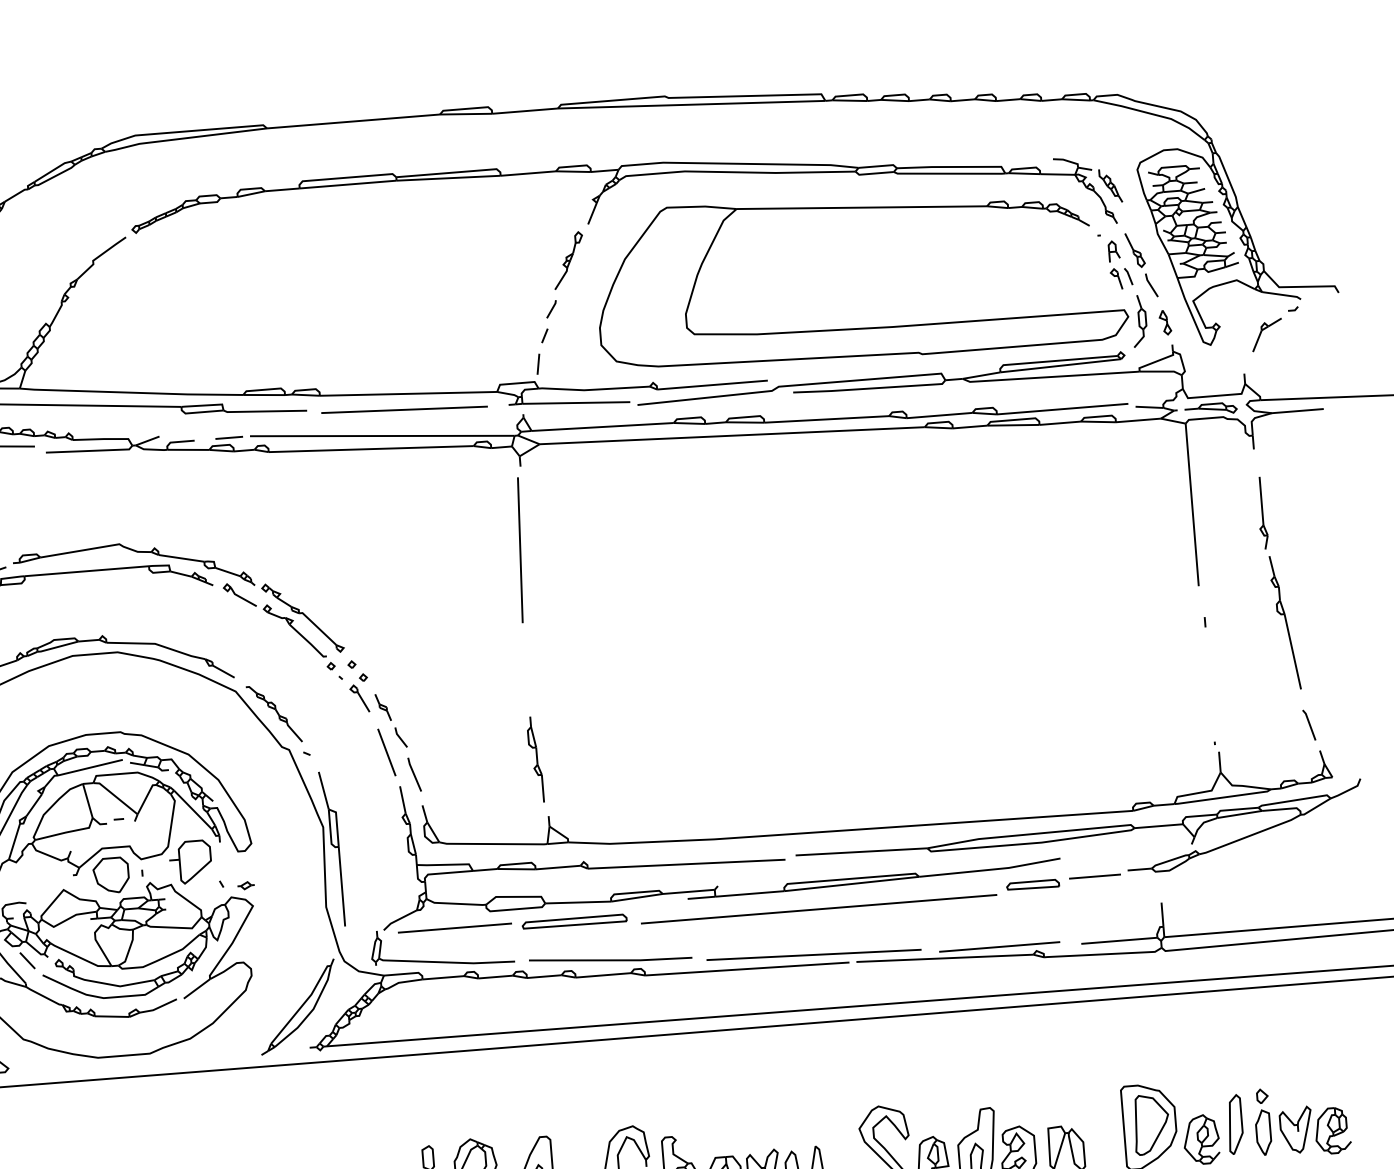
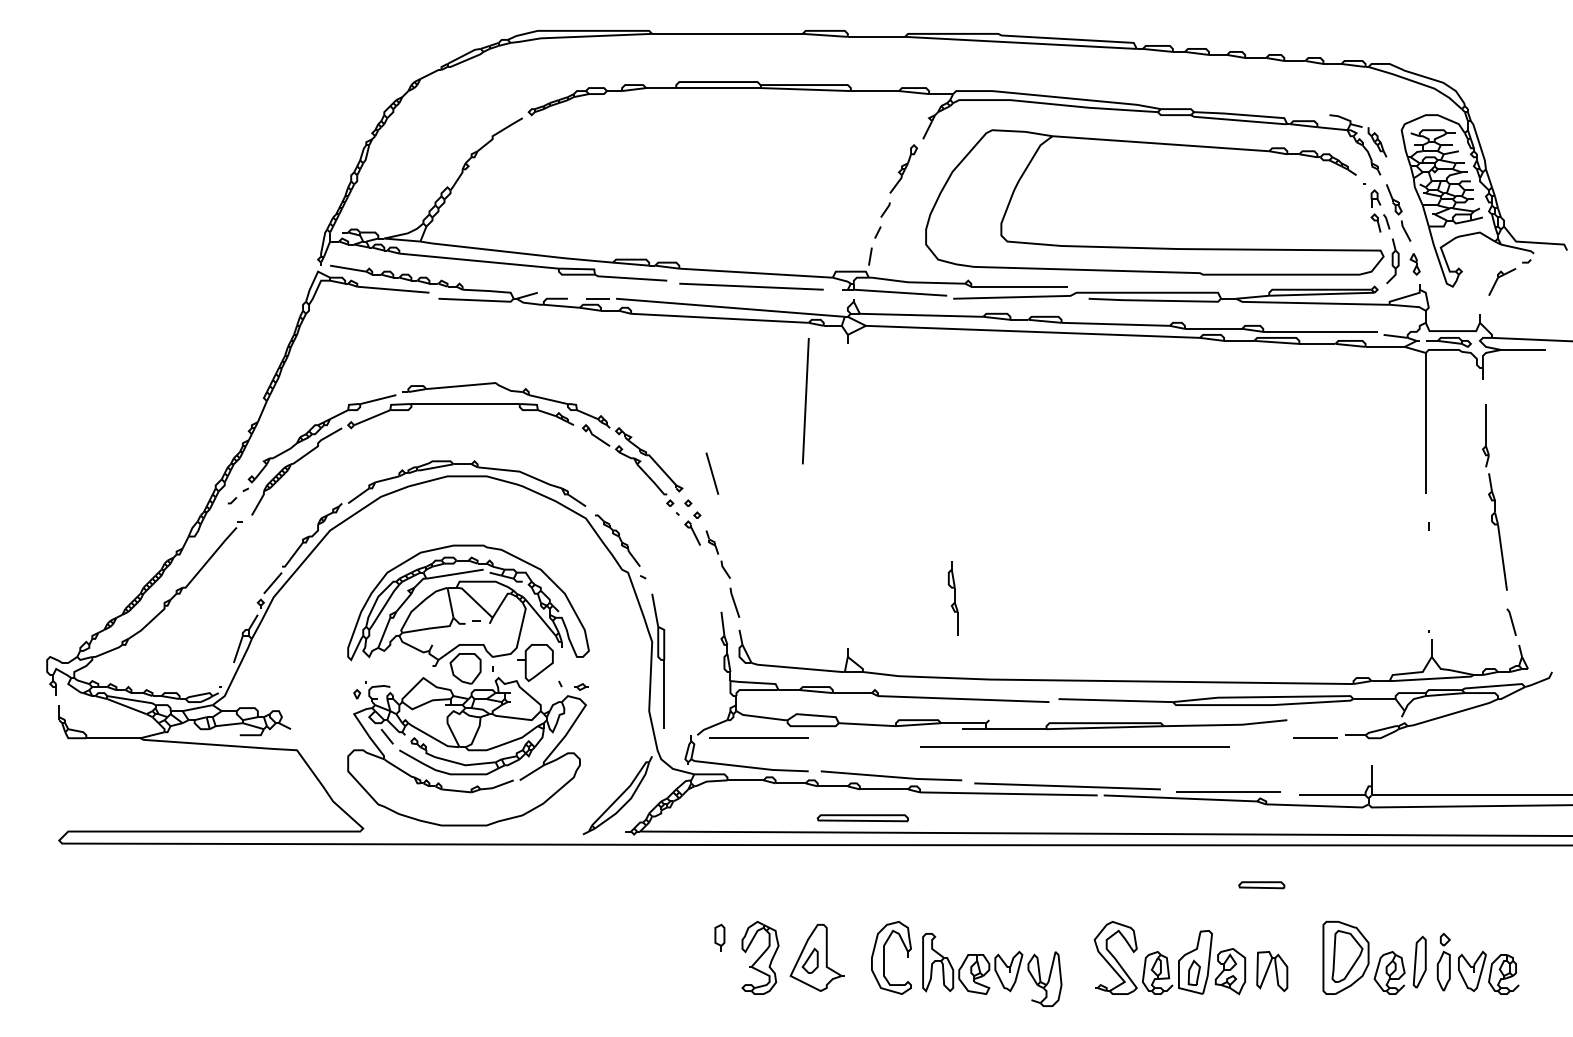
line: (519, 550) -> (805, 401), moved
line: (386, 752) -> (712, 473), moved
part: (534, 760) -> (952, 598), moved
part: (1032, 885) -> (1261, 885), moved
part: (574, 922) -> (862, 818), moved

